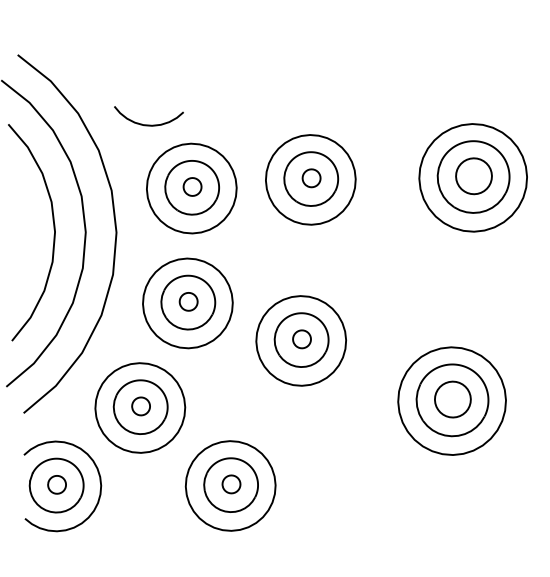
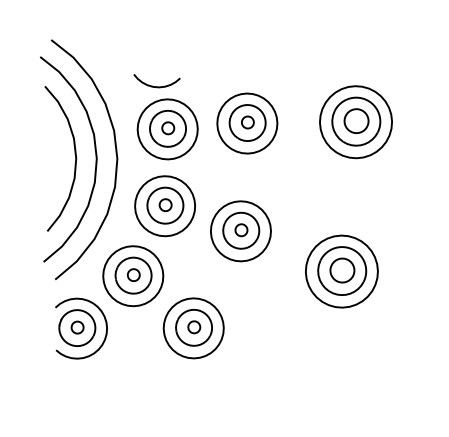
curve: (148, 124) -> (156, 86), moved

